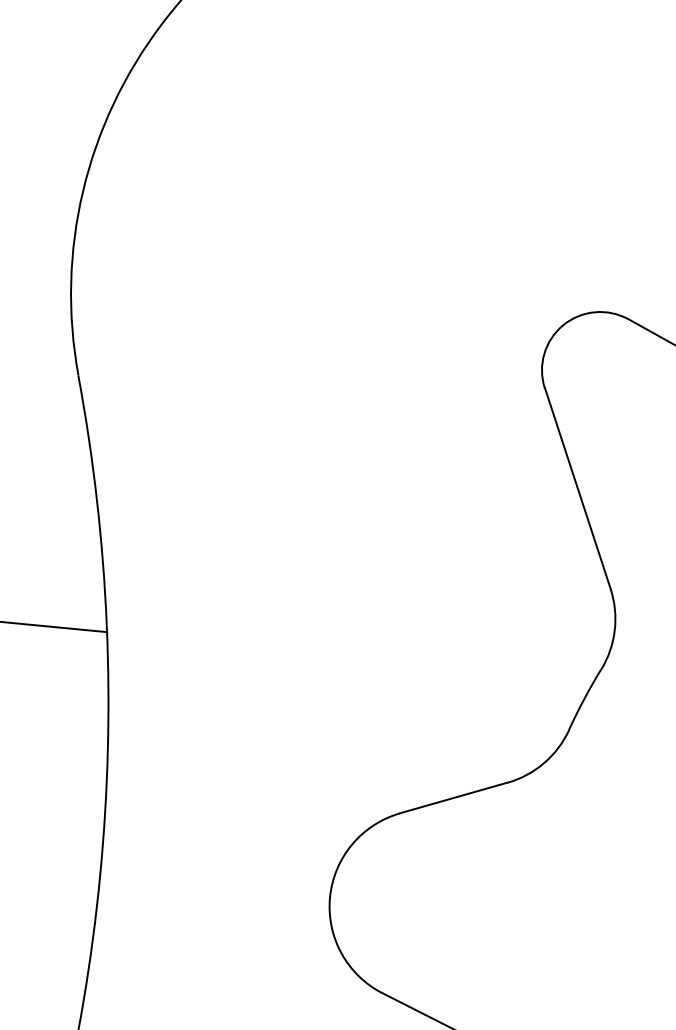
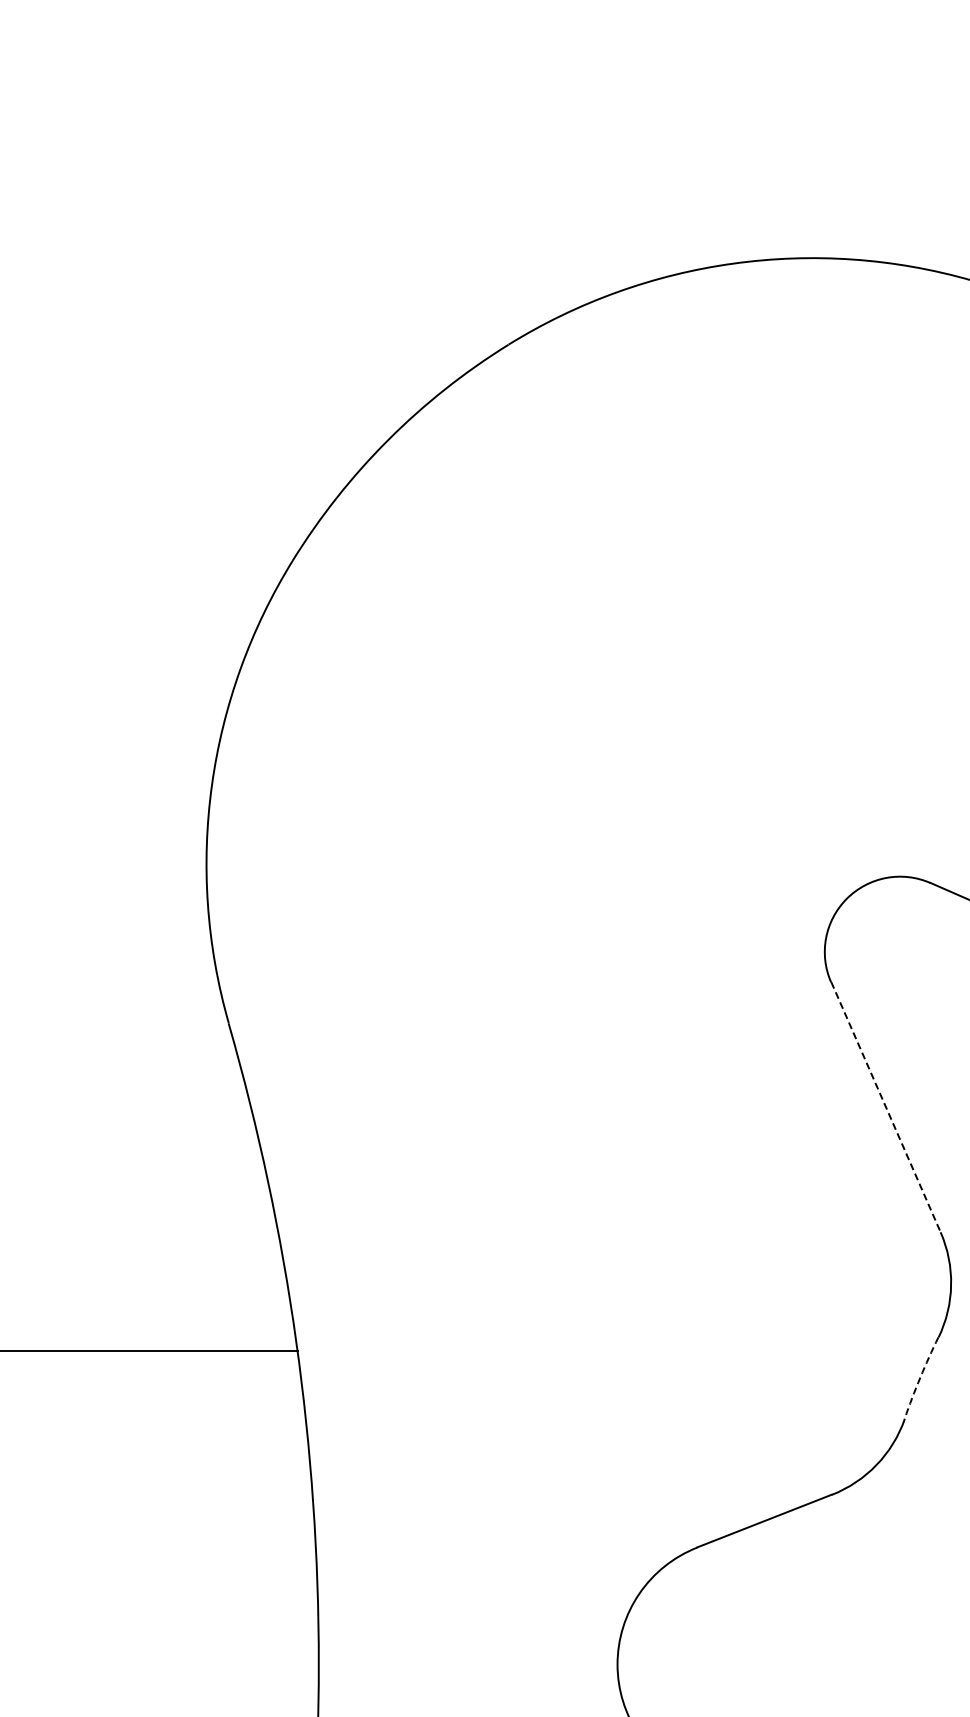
line: (578, 488) -> (886, 1107), solid -> dashed
arc: (584, 699) -> (920, 1377), solid -> dashed

